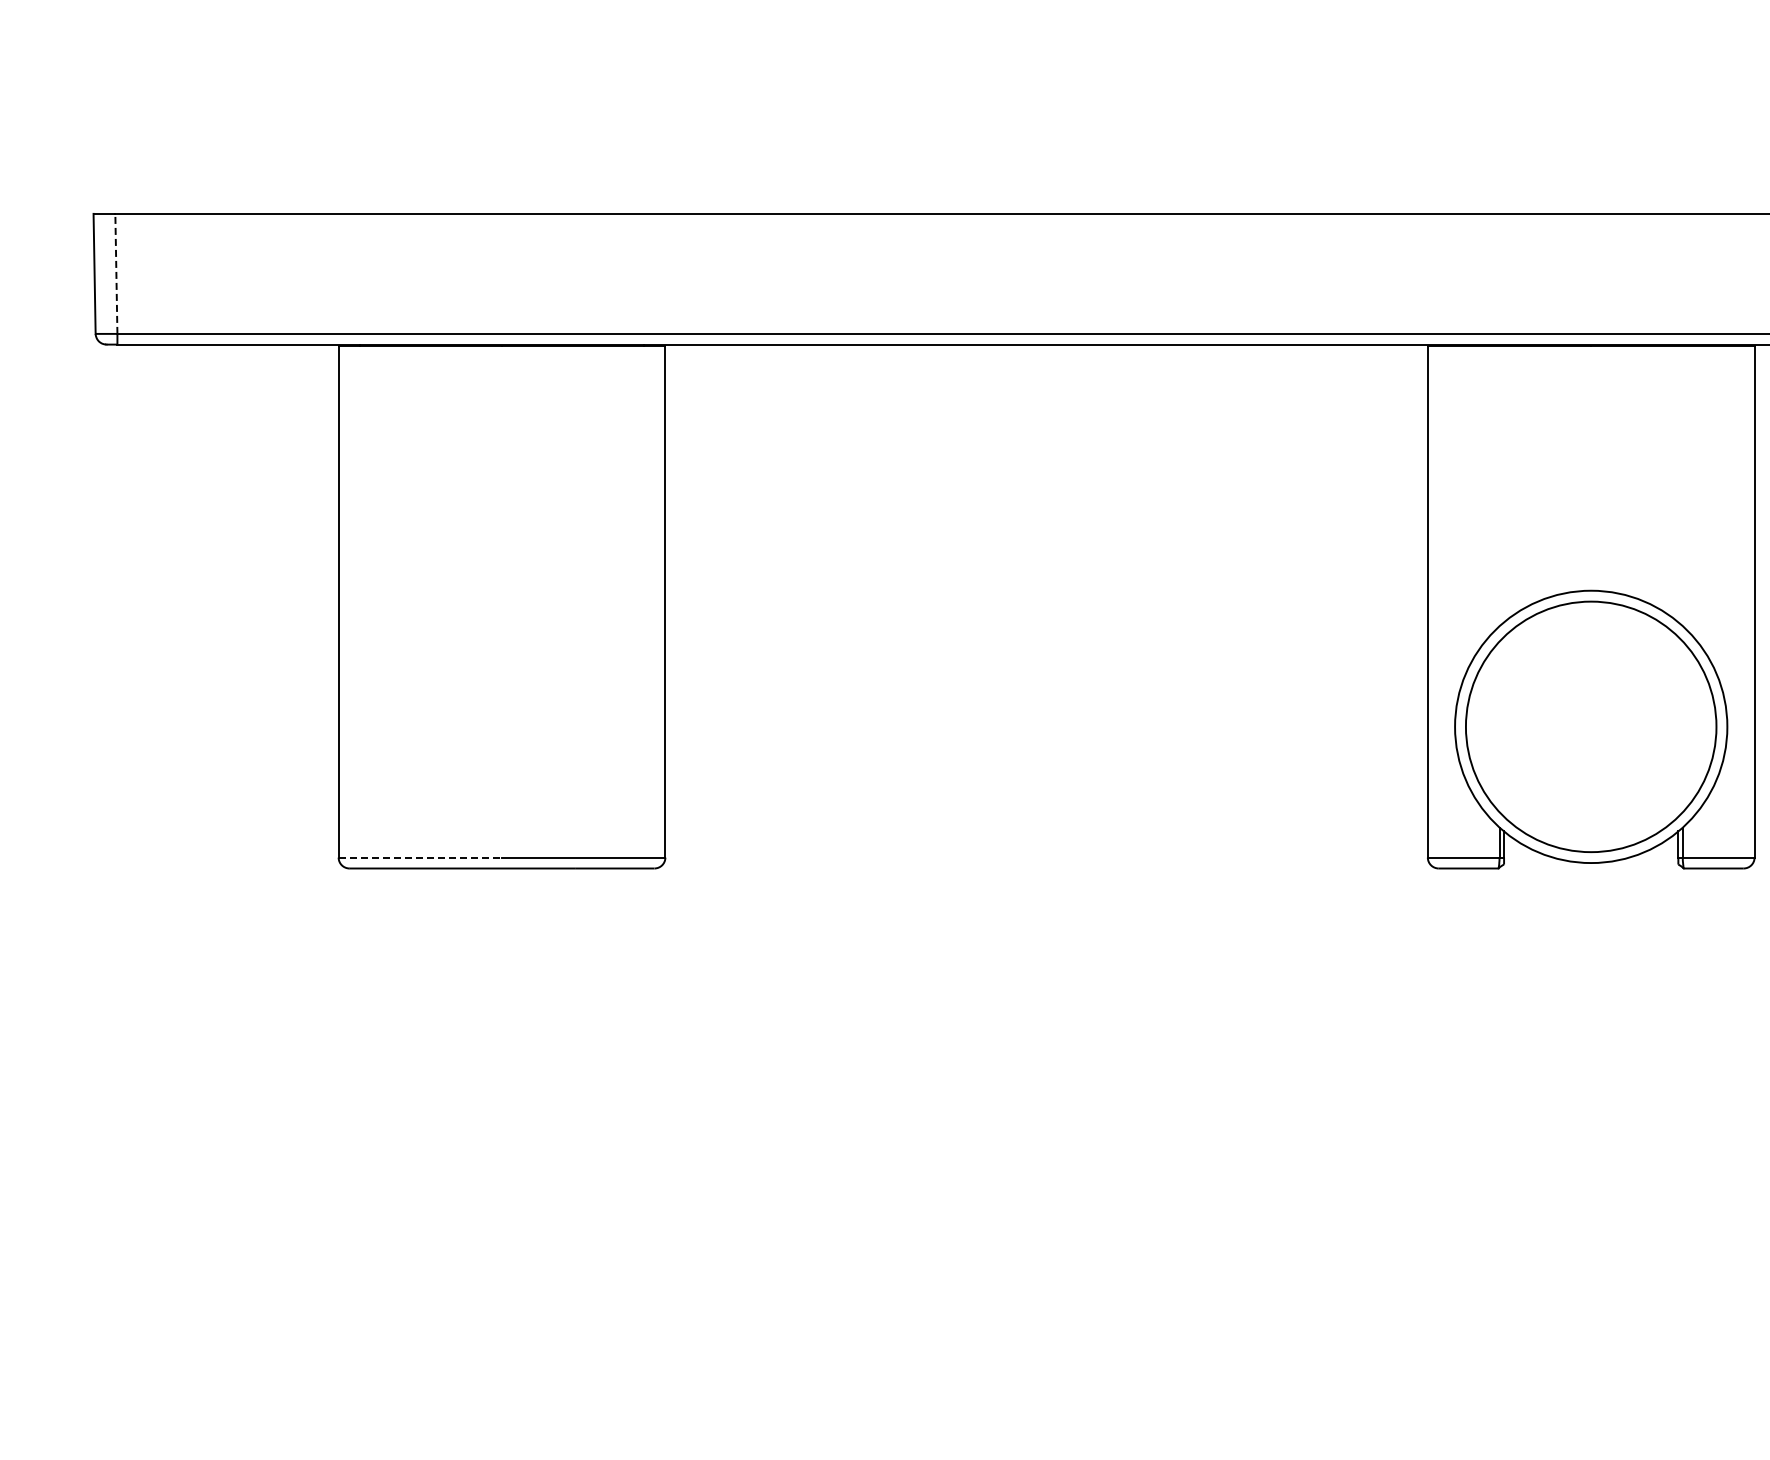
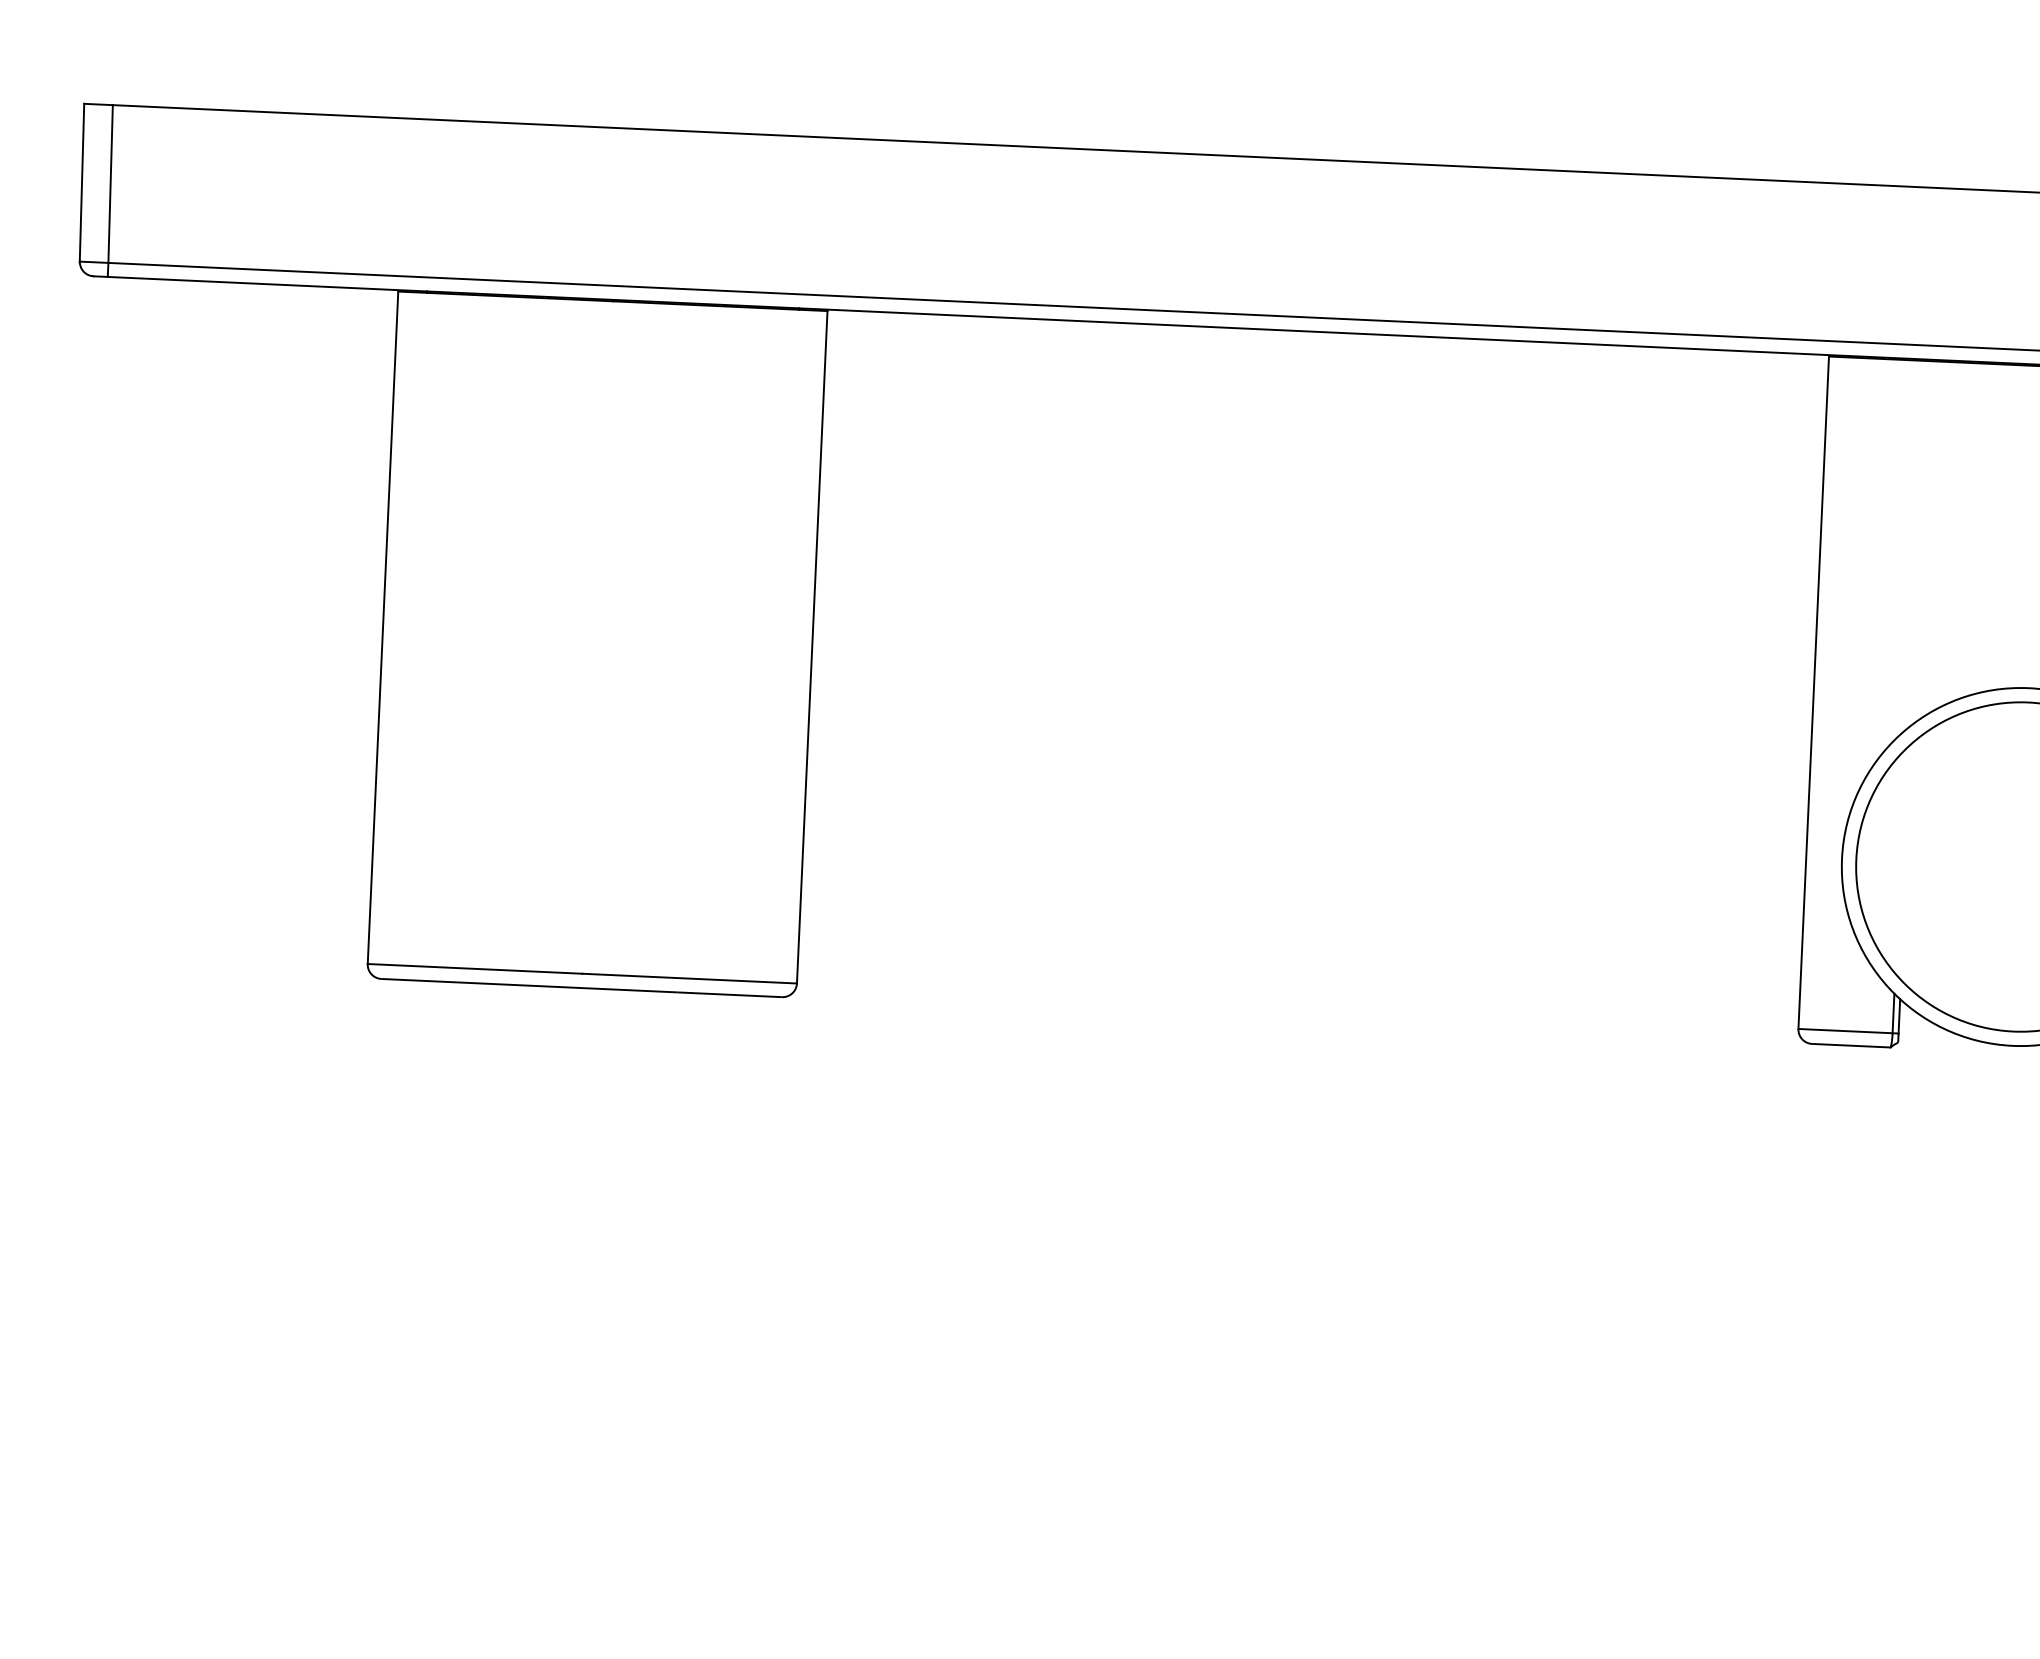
line: (116, 273) -> (110, 183), dashed -> solid
line: (420, 857) -> (475, 968), dashed -> solid

